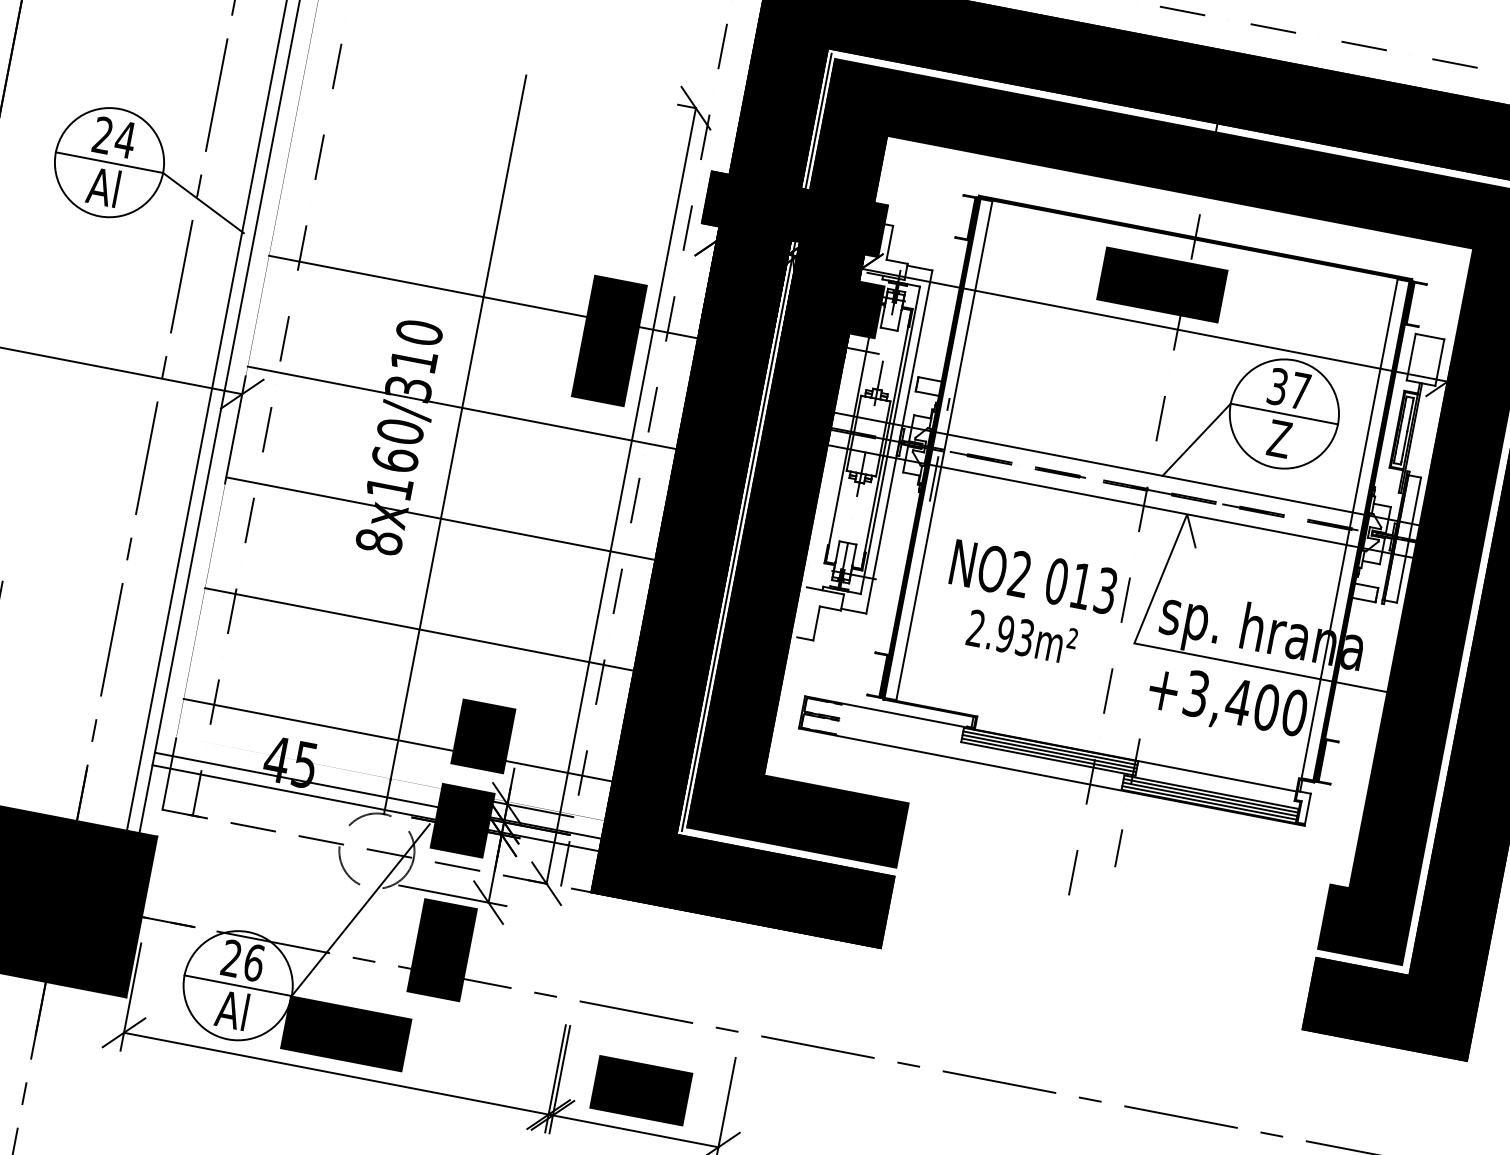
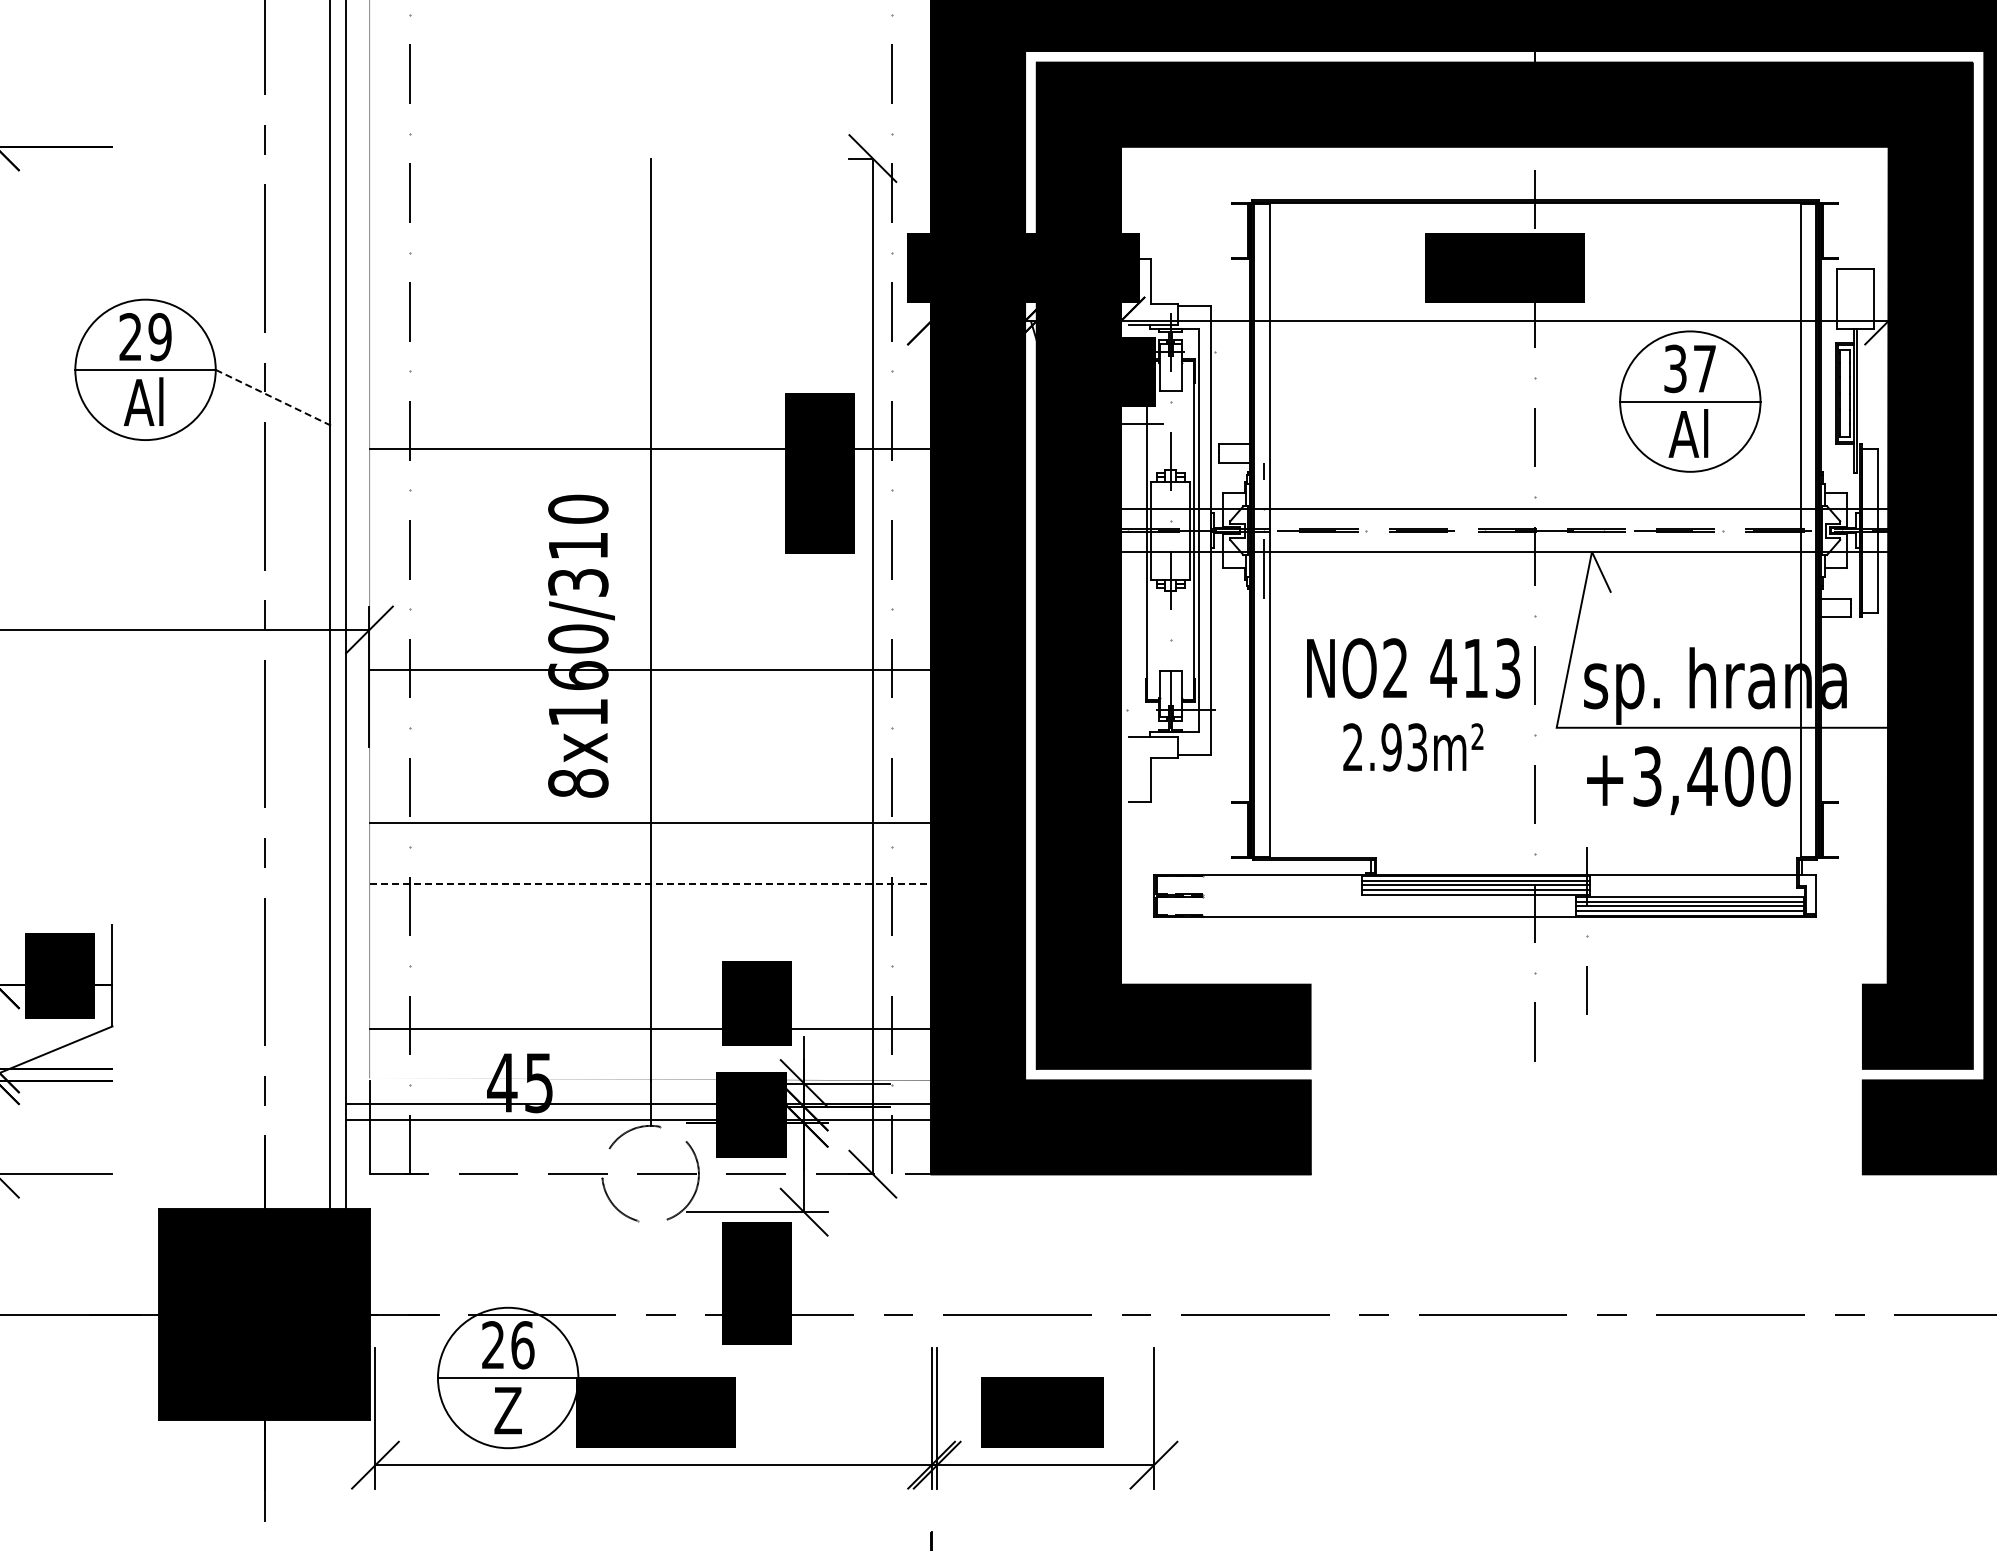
text: (124, 139) -> (159, 337), 24 -> 29
line: (203, 203) -> (274, 398), solid -> dashed
line: (462, 407) -> (650, 669), moved
text: (1278, 438) -> (1688, 433), Z -> Al
line: (1196, 439) -> (1585, 455), removed
line: (756, 442) -> (1030, 565), removed
line: (440, 518) -> (650, 822), moved
text: (1056, 581) -> (1443, 668), 013 -> 413
line: (419, 629) -> (650, 884), solid -> dashed
line: (360, 909) -> (644, 1252), removed
text: (231, 1009) -> (505, 1409), Al -> Z

